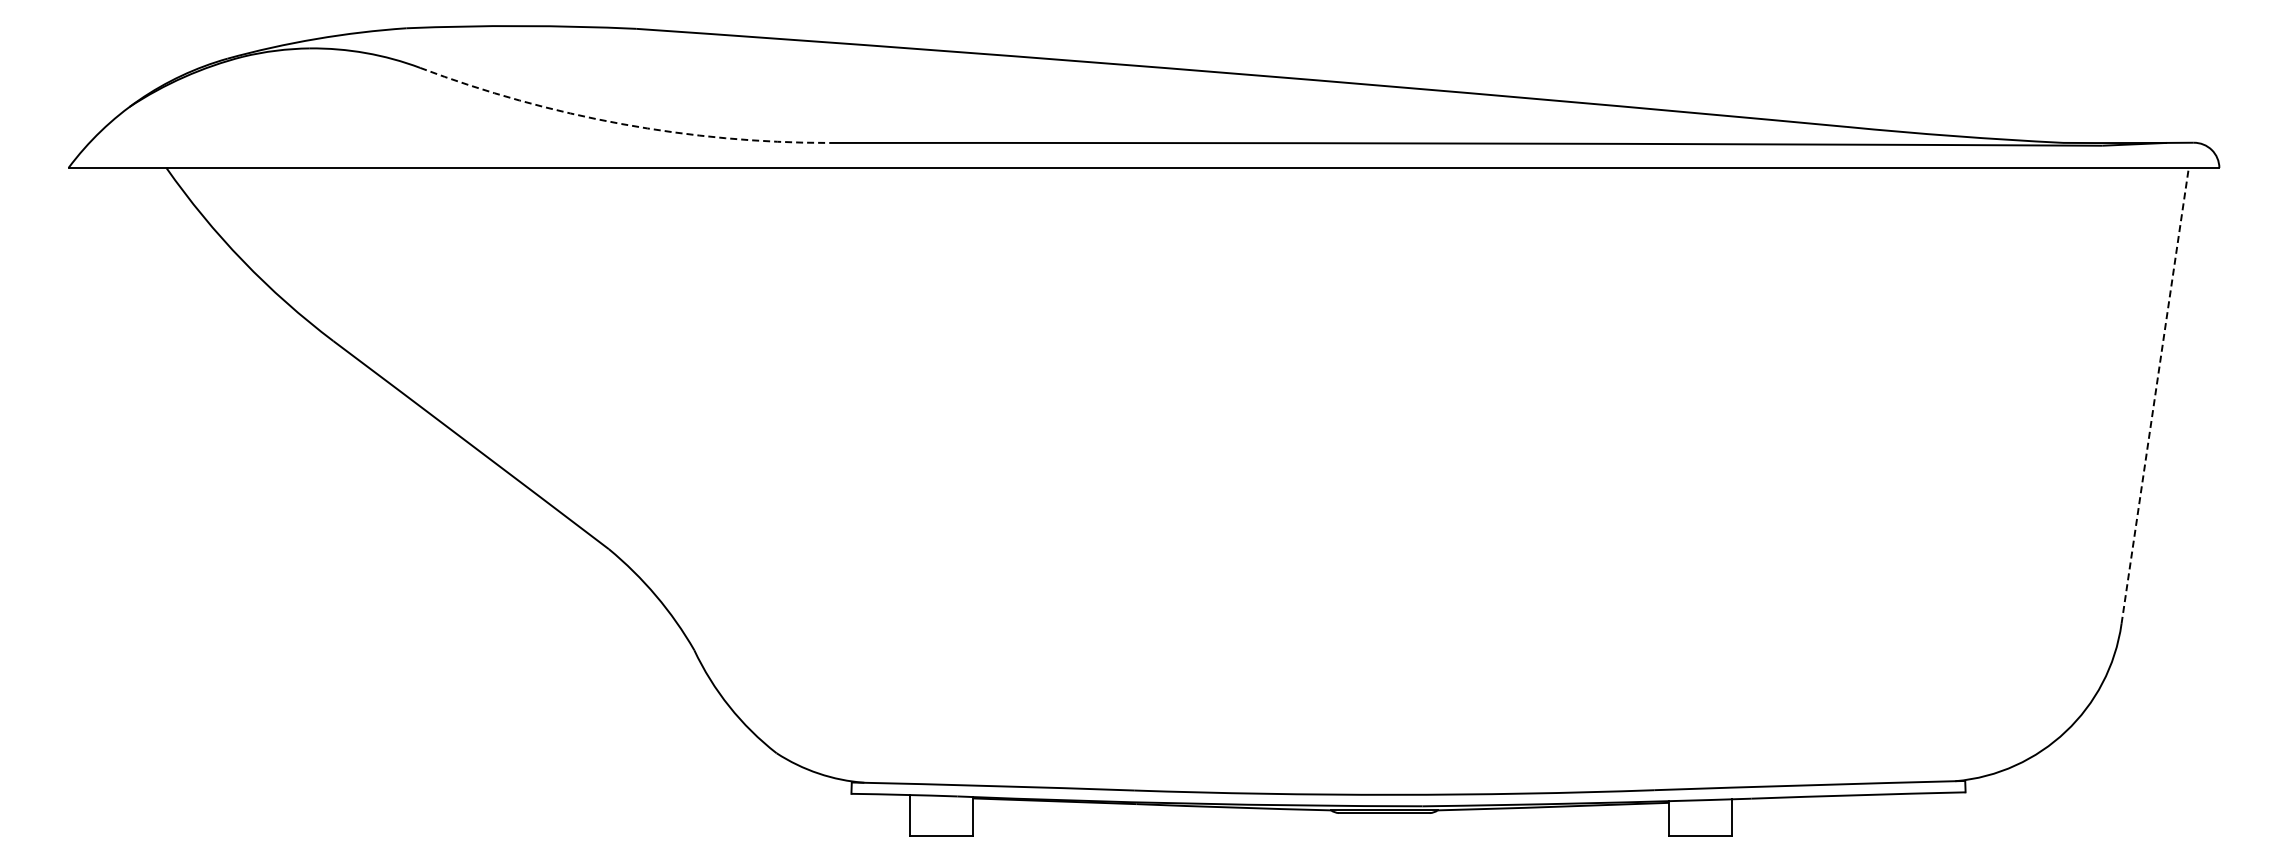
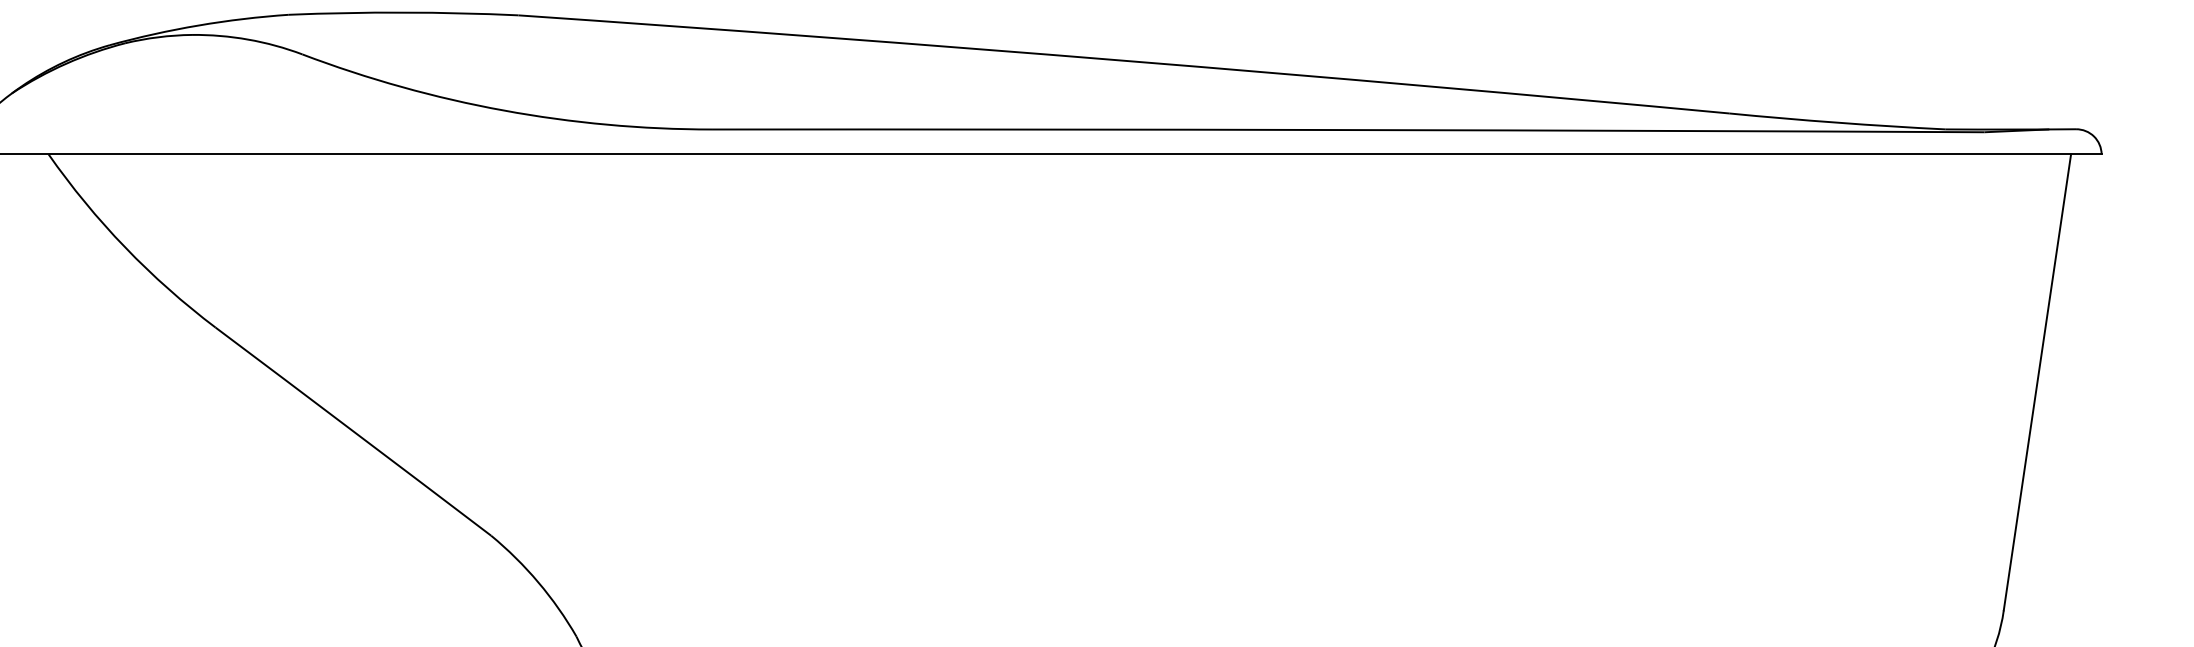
arc: (621, 124) -> (503, 111), dashed -> solid
line: (2155, 395) -> (2037, 382), dashed -> solid

